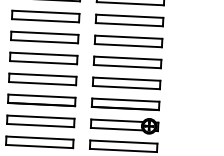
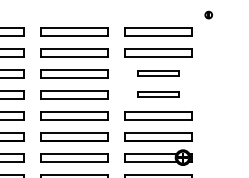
part: (128, 41) -> (158, 73), size x0.6
part: (127, 62) -> (158, 94), size x0.6

